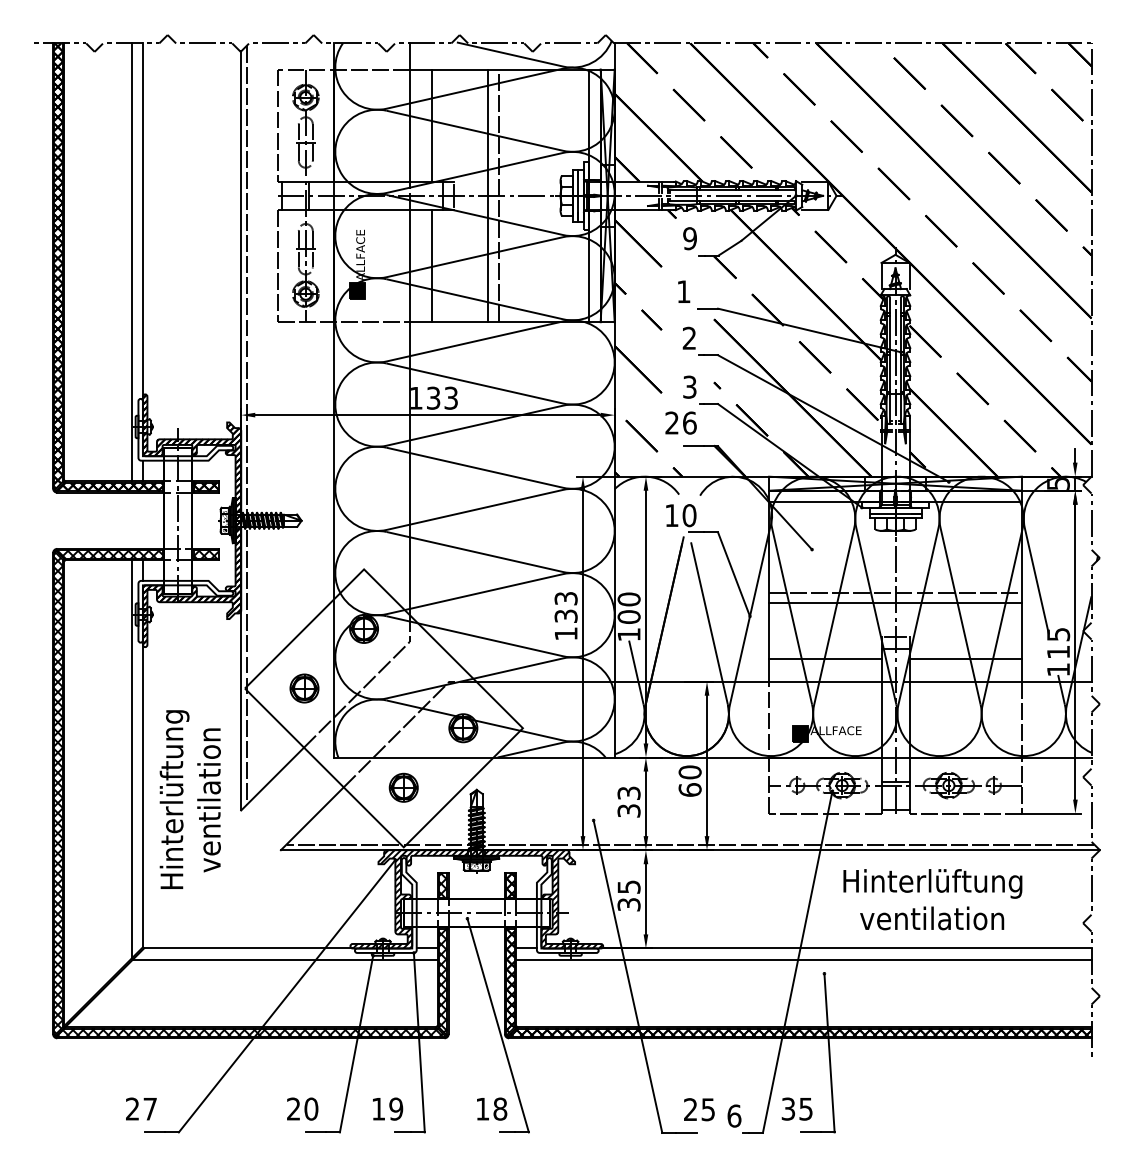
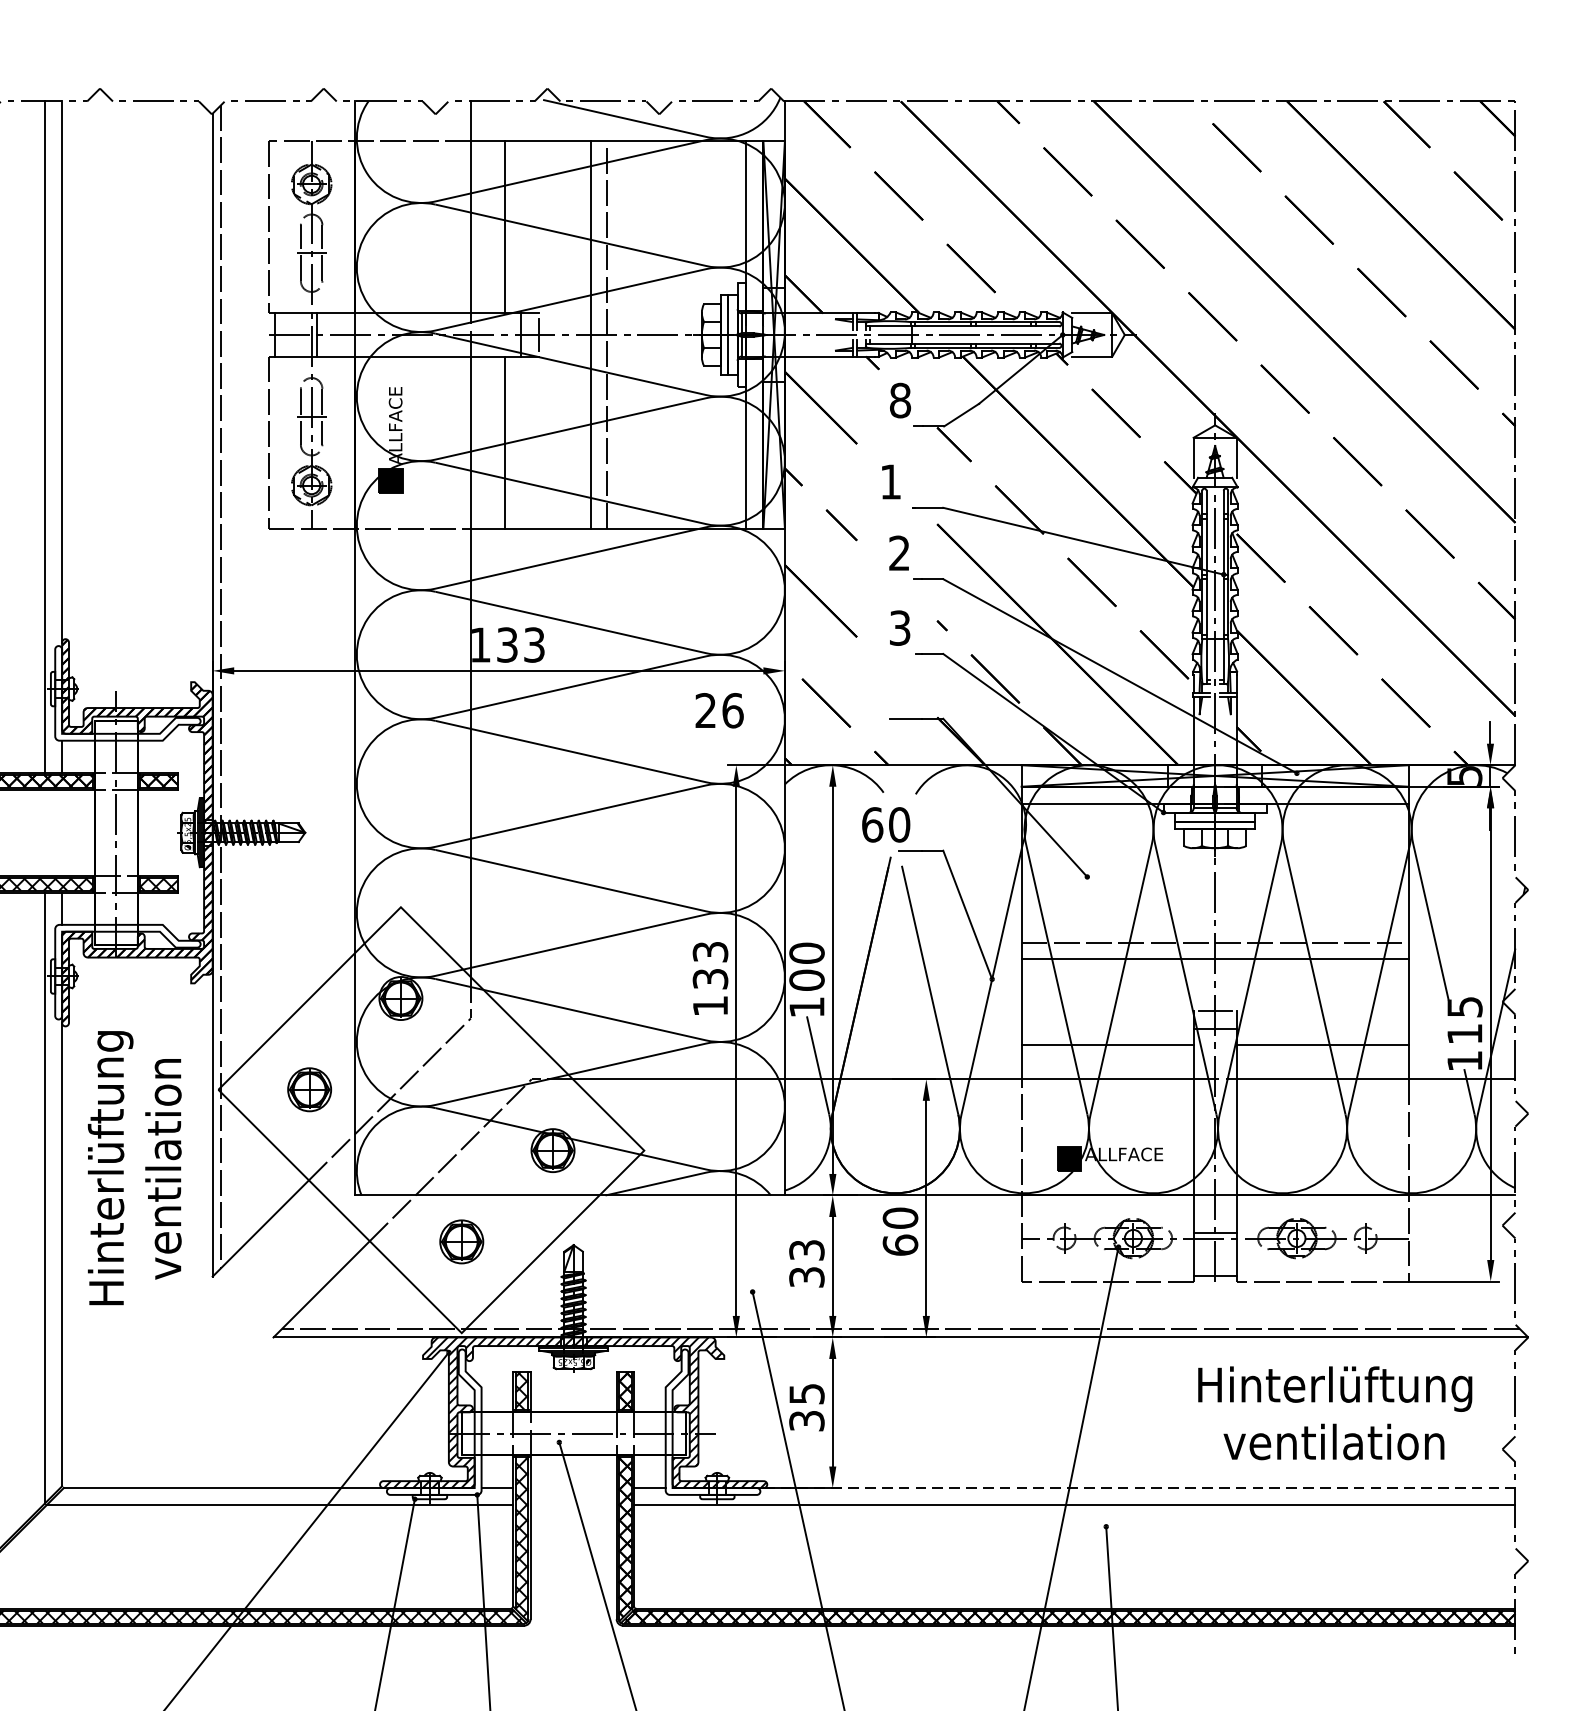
text: (689, 238) -> (899, 400), 9 -> 8
text: (680, 422) -> (718, 709), moved
text: (671, 515) -> (871, 824), 10 -> 60
text: (189, 799) -> (133, 1167), moved
text: (932, 899) -> (1334, 1413), moved
line: (846, 948) -> (1140, 1488), solid -> dashed

